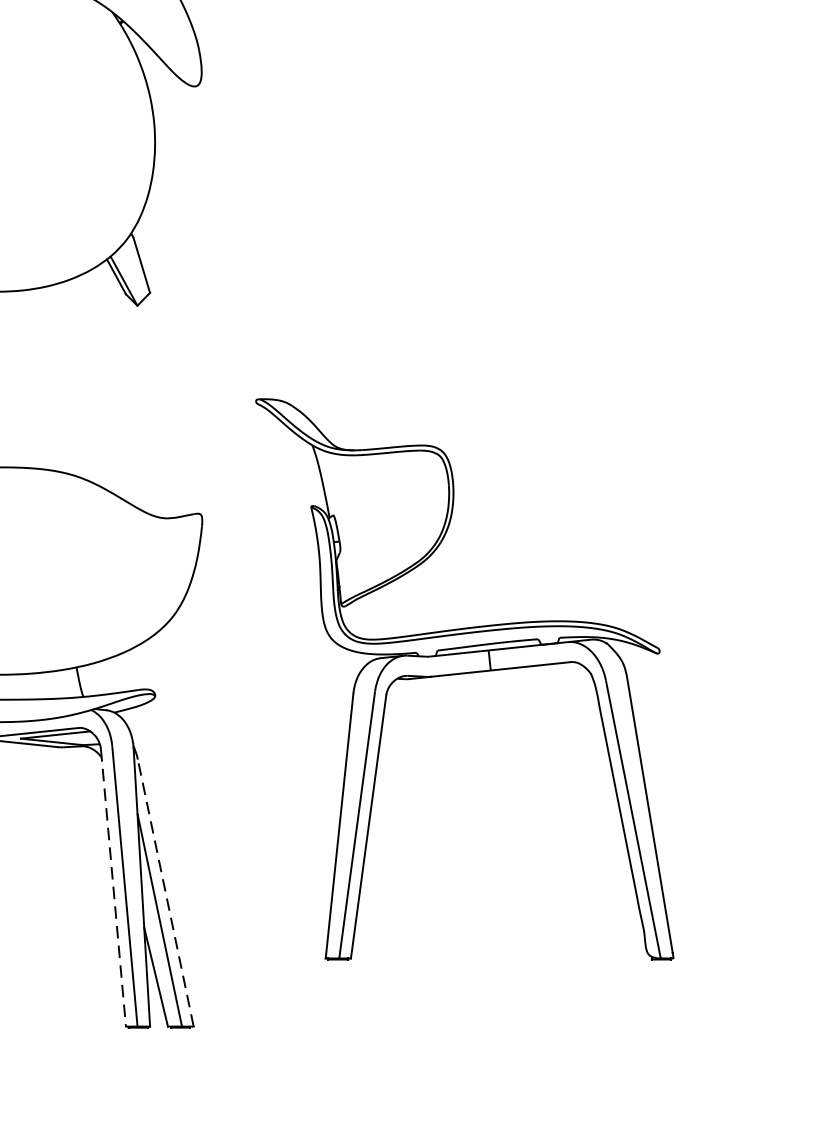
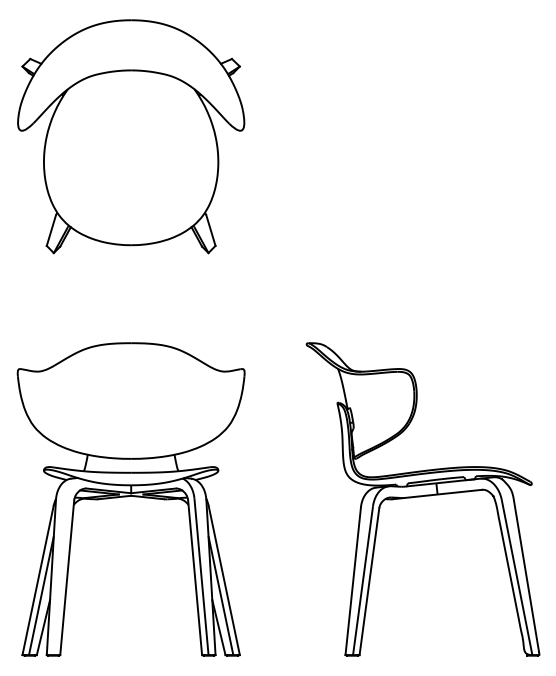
part: (463, 679) -> (422, 499), moved
line: (114, 887) -> (195, 577), dashed -> solid
line: (166, 892) -> (224, 580), dashed -> solid

